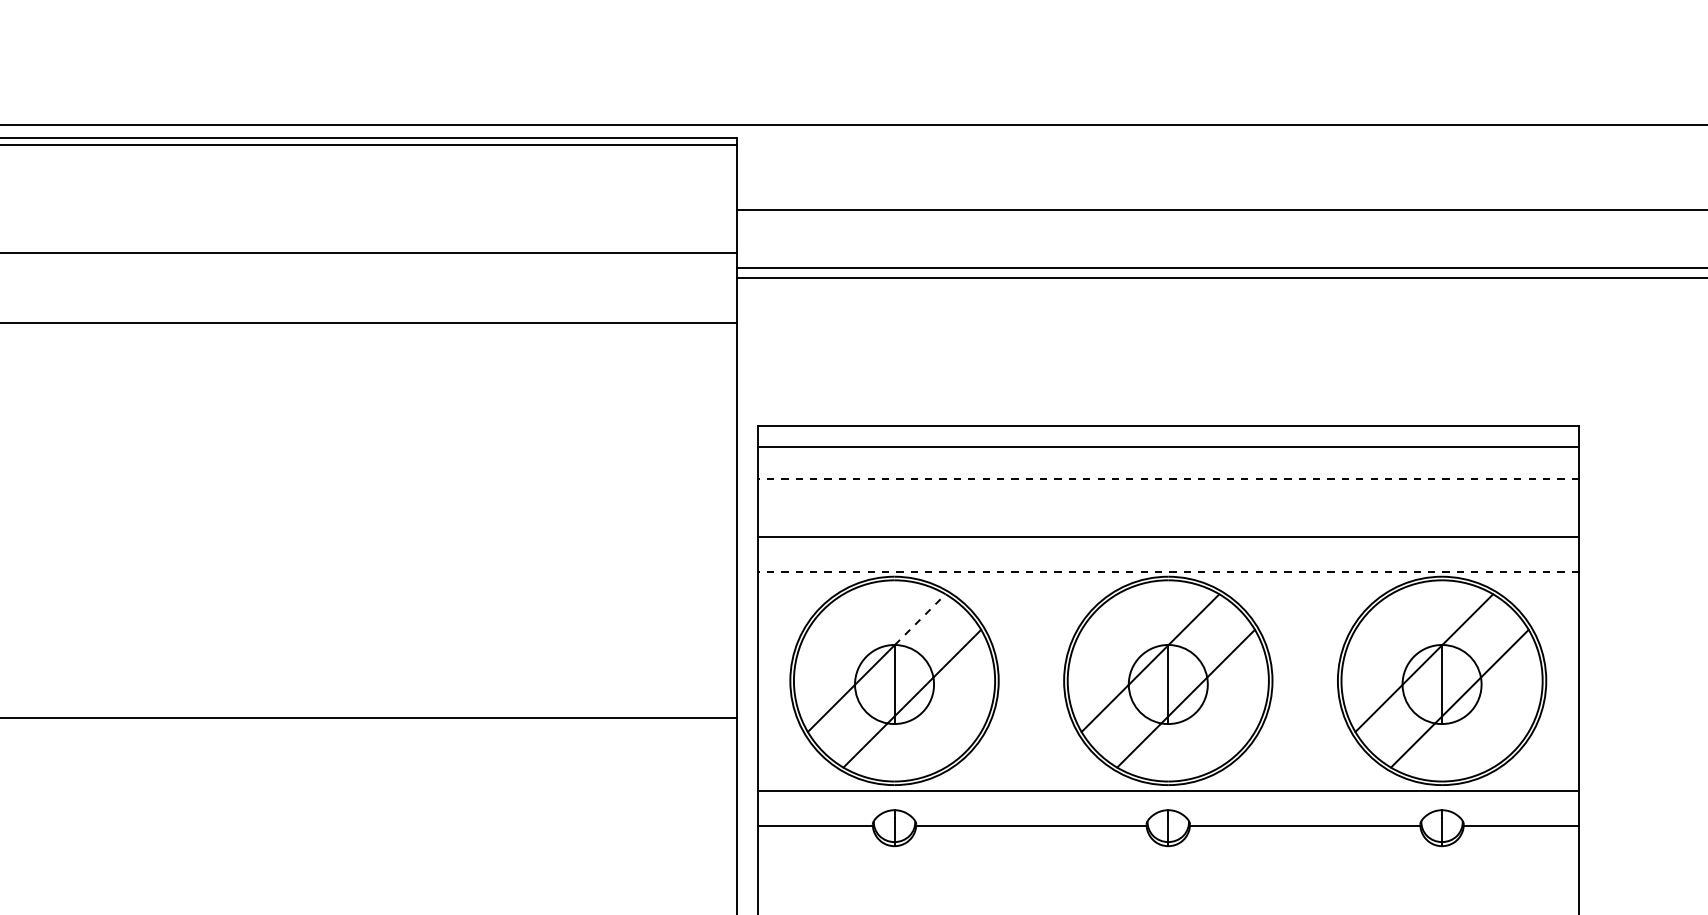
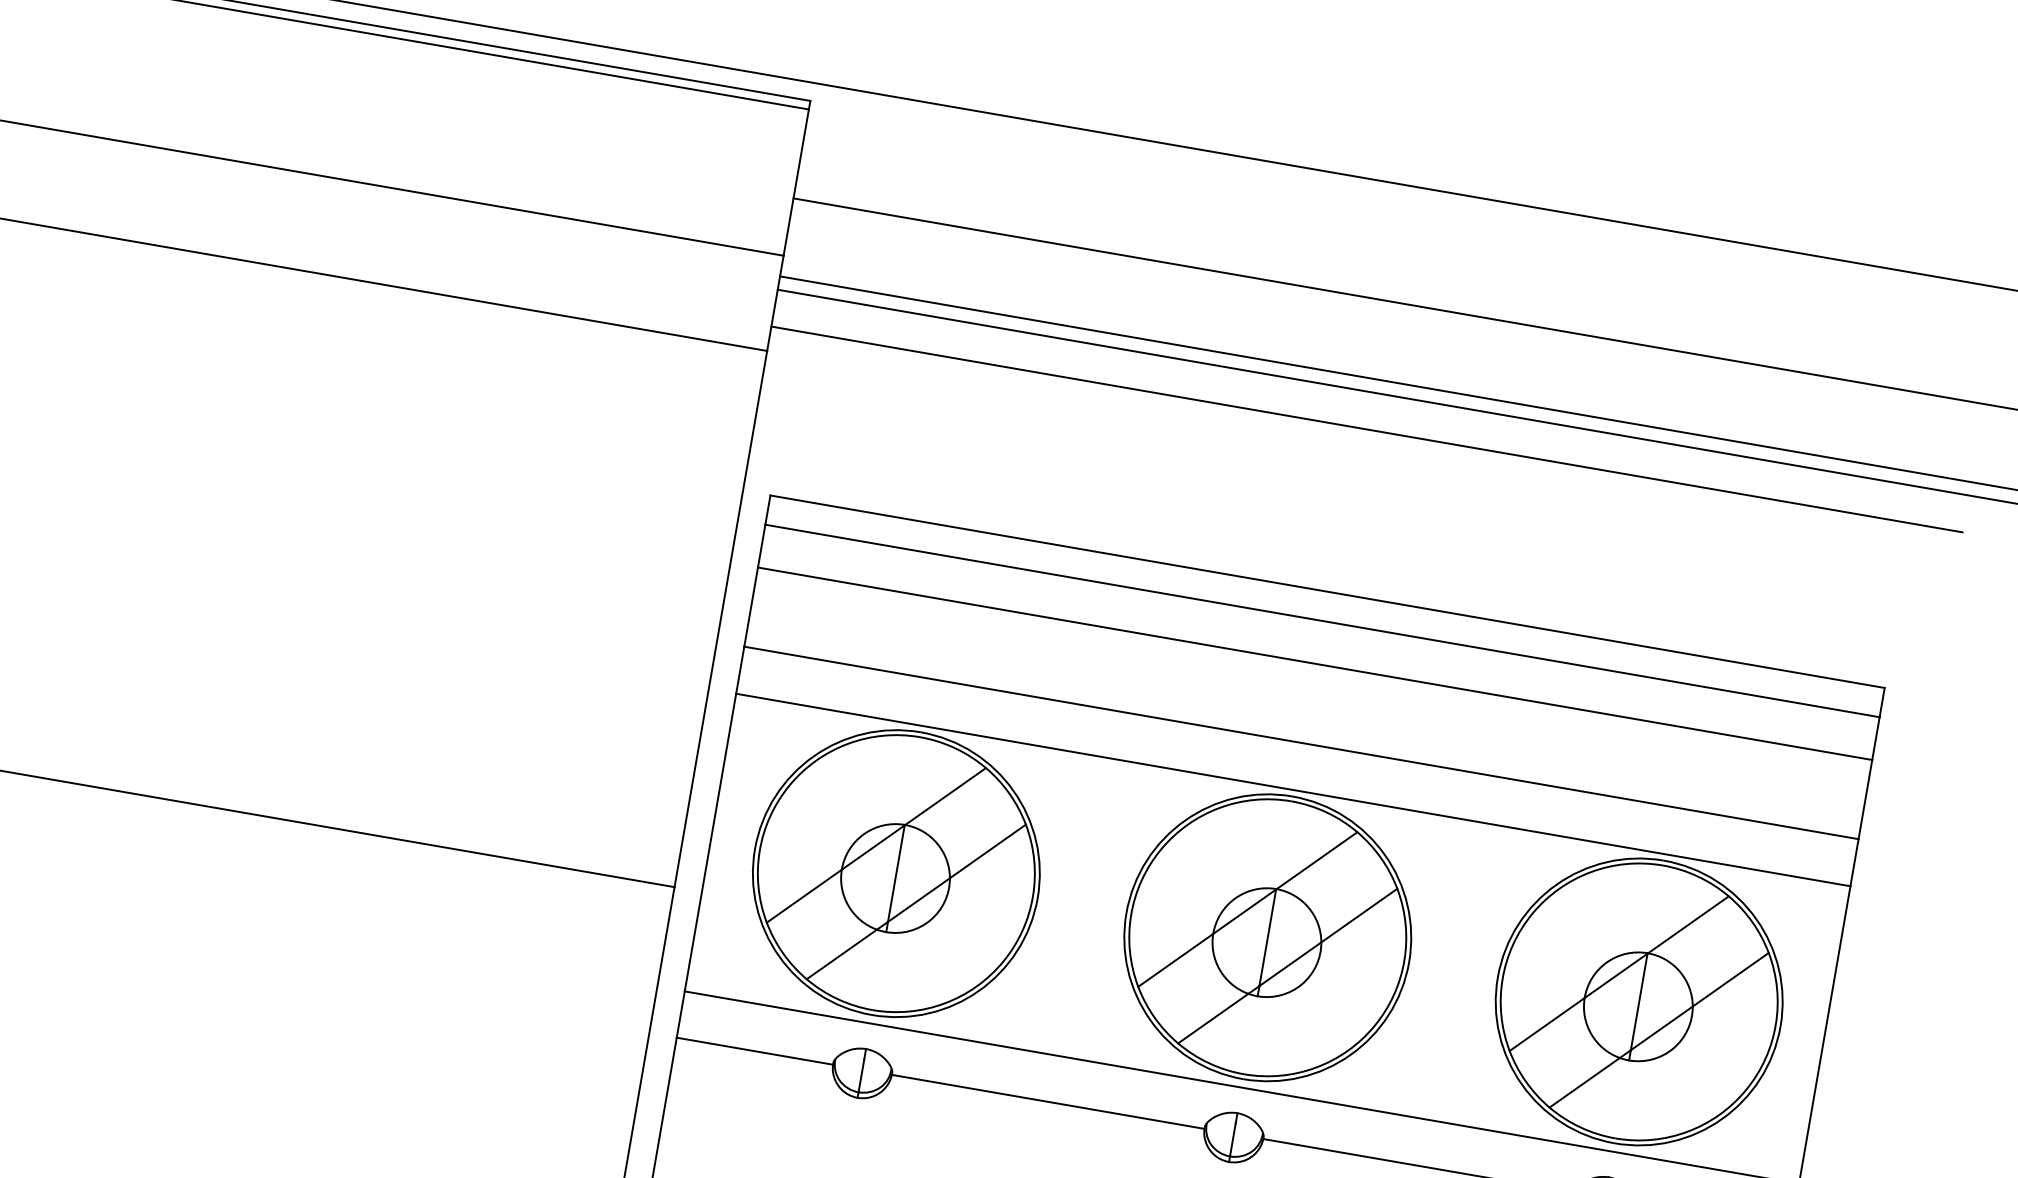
line: (1176, 304) -> (1367, 429), added
line: (1168, 478) -> (1315, 663), dashed -> solid
line: (1168, 571) -> (1293, 789), dashed -> solid
line: (920, 619) -> (945, 796), dashed -> solid

